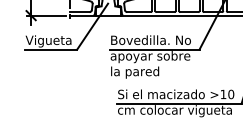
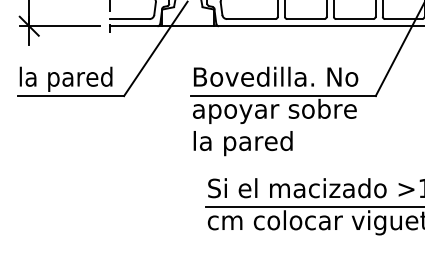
text: (48, 41) -> (65, 79), Vigueta -> la pared

